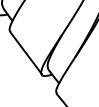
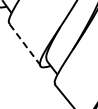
line: (26, 52) -> (25, 44), solid -> dashed

